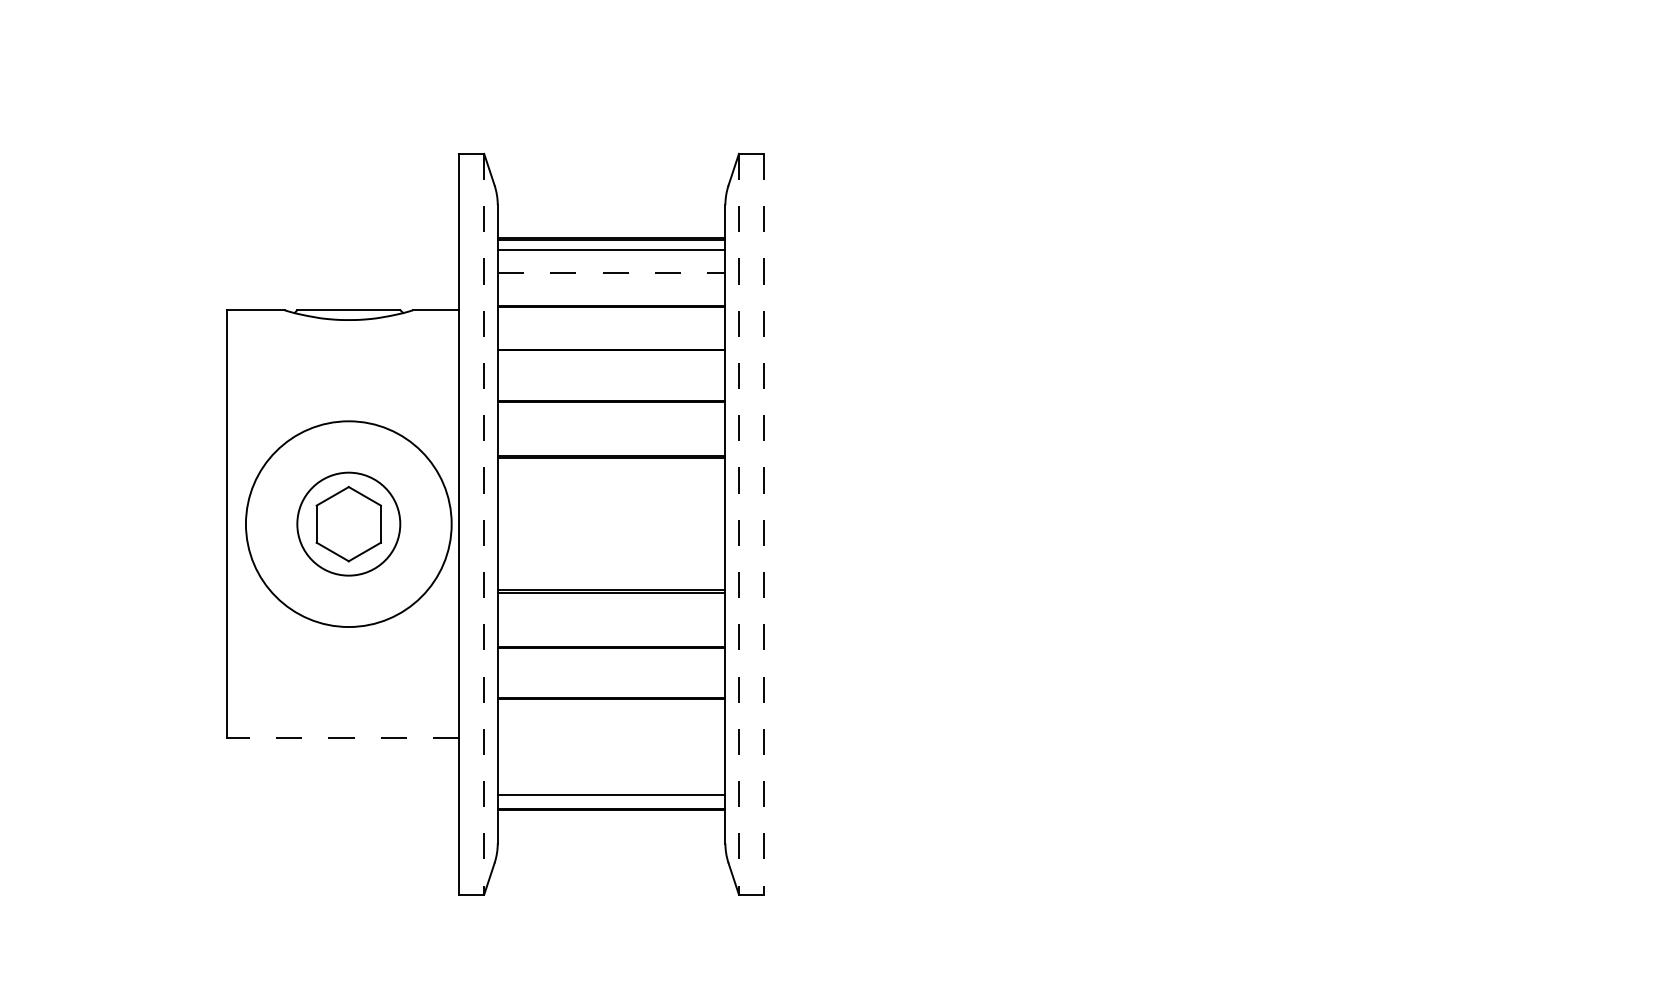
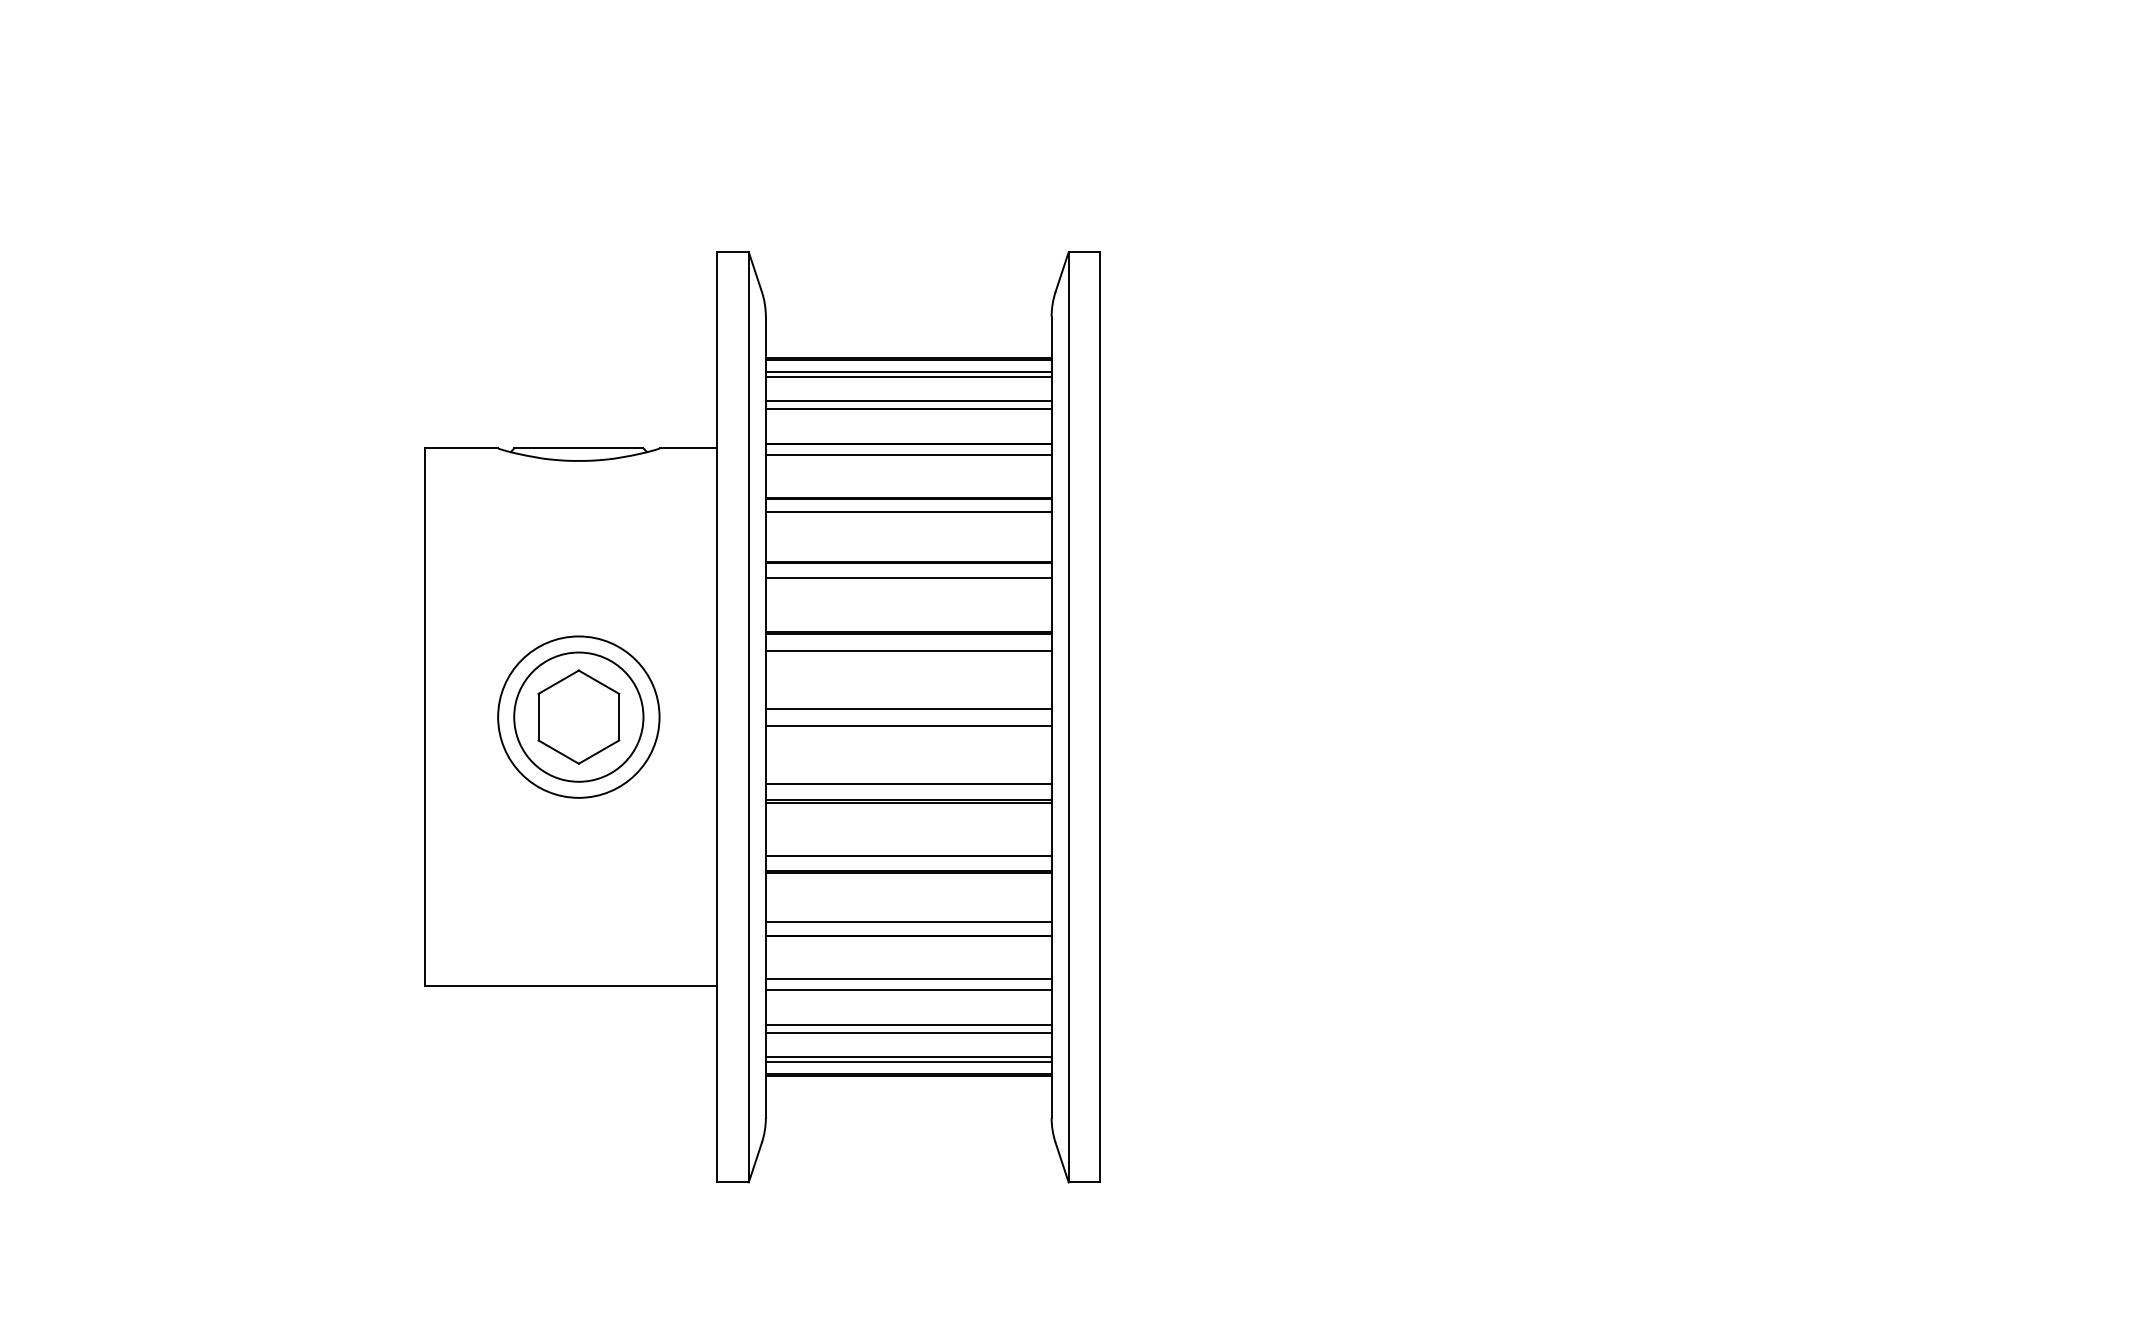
line: (611, 253) -> (908, 377), added
line: (611, 272) -> (908, 401), dashed -> solid
line: (611, 279) -> (908, 409), added
line: (611, 315) -> (908, 455), added
line: (611, 361) -> (908, 512), added
line: (611, 413) -> (908, 578), added
line: (611, 471) -> (908, 650), added
line: (611, 517) -> (908, 708), added
circle: (348, 523) -> (578, 716), size x0.62
line: (483, 524) -> (748, 717), dashed -> solid
line: (738, 524) -> (1068, 717), dashed -> solid
line: (764, 524) -> (1100, 717), dashed -> solid
line: (611, 530) -> (908, 725), added
line: (611, 577) -> (908, 784), added
line: (611, 635) -> (908, 856), added
line: (611, 687) -> (908, 922), added
line: (611, 733) -> (908, 979), added
line: (342, 737) -> (570, 985), dashed -> solid
line: (611, 741) -> (908, 990), added
line: (611, 768) -> (908, 1024), added
line: (611, 776) -> (908, 1033), added
line: (611, 799) -> (908, 1062), added

